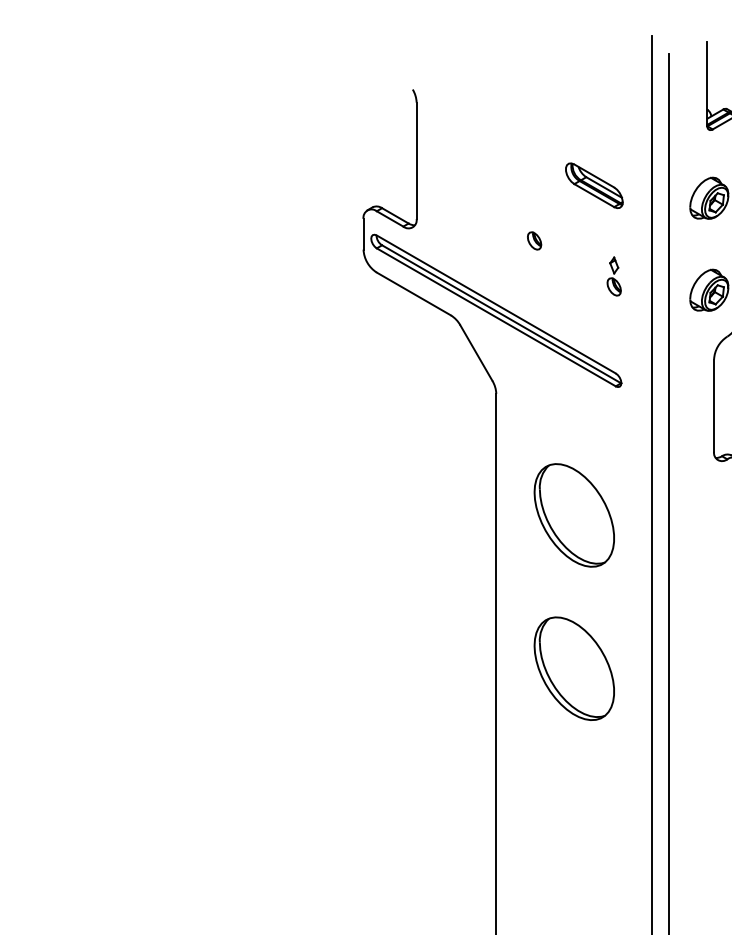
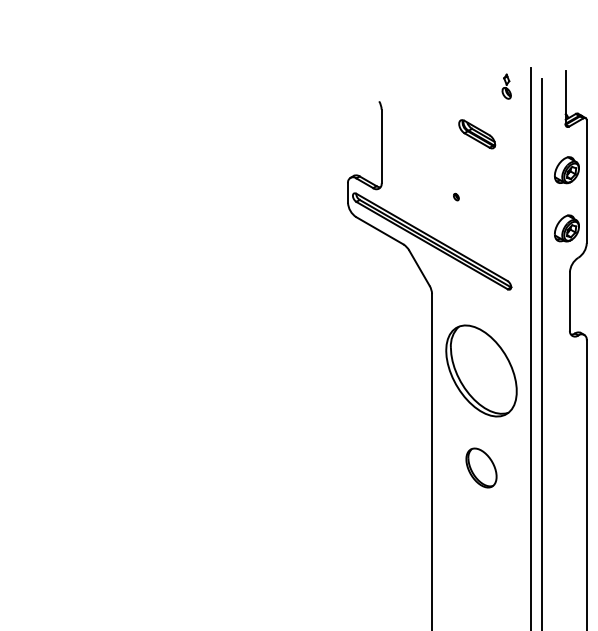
part: (594, 186) -> (477, 134), moved
part: (534, 239) -> (456, 196), size x0.6
part: (613, 276) -> (506, 86), moved
part: (574, 514) -> (481, 370), size x1.4
part: (574, 667) -> (481, 467), size x0.6

